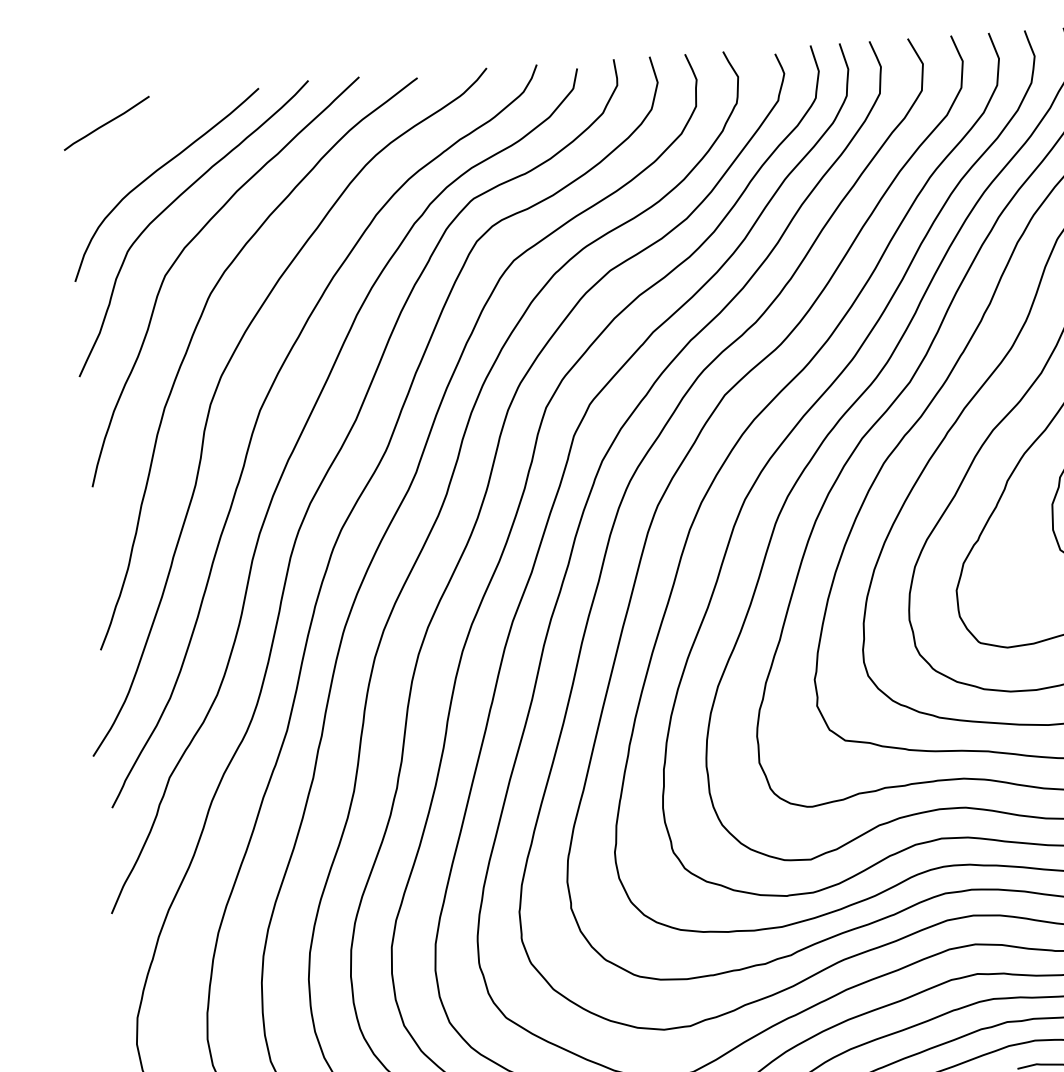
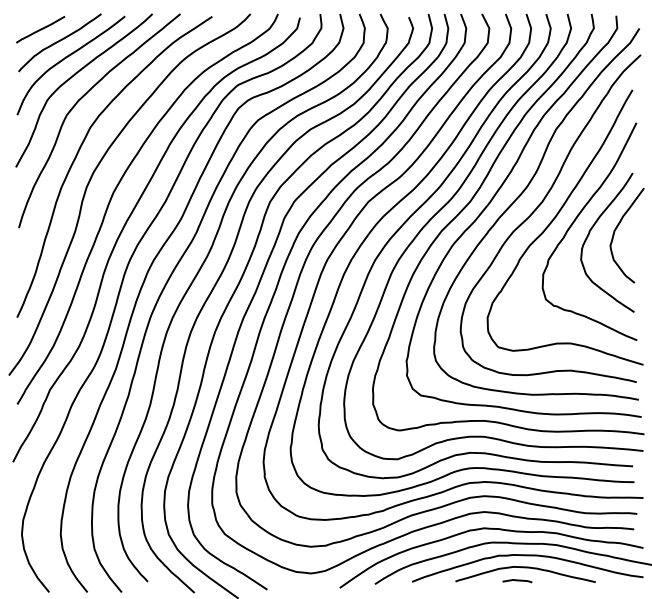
curve: (142, 142) -> (59, 41), added

